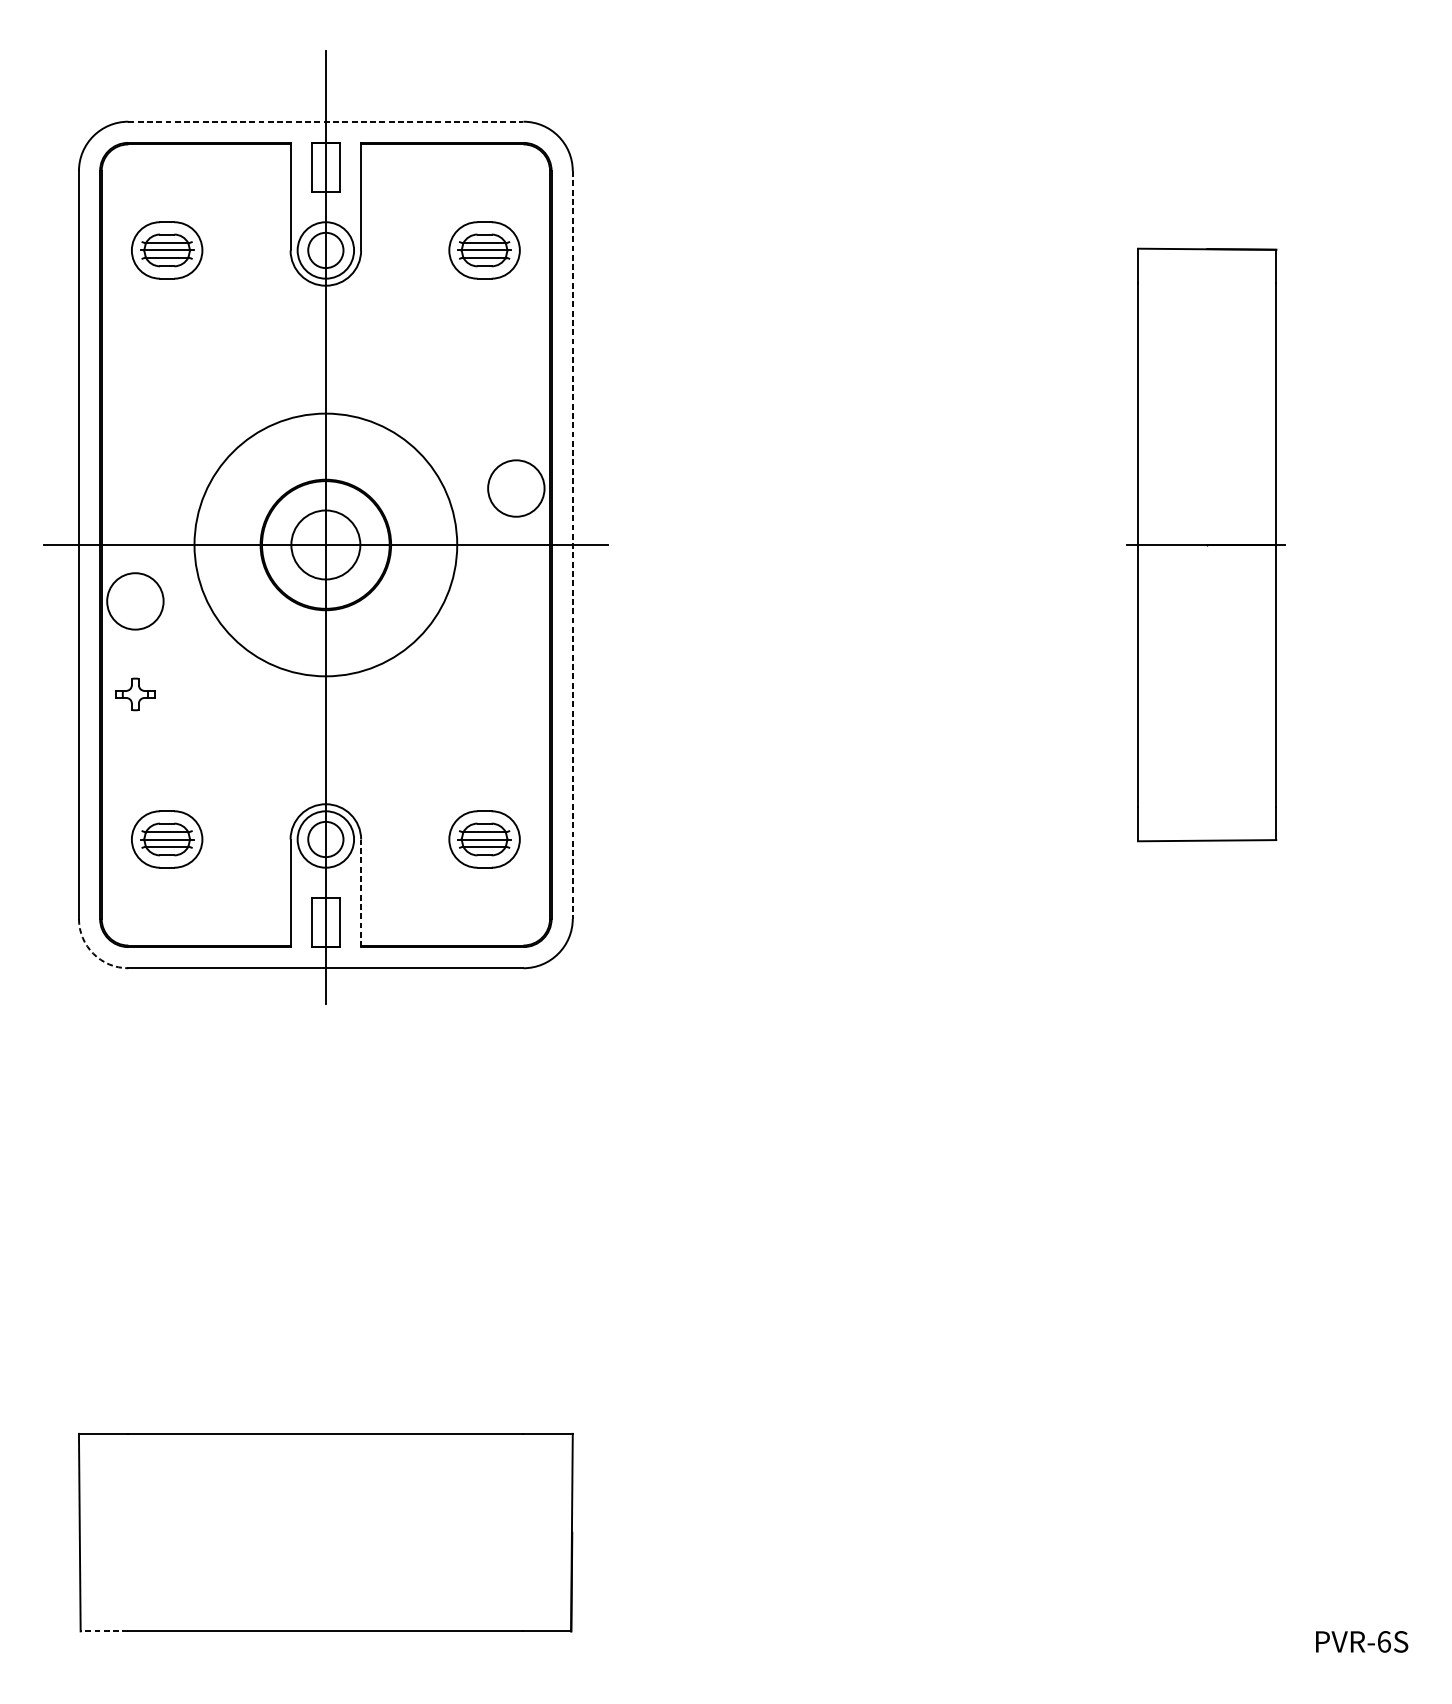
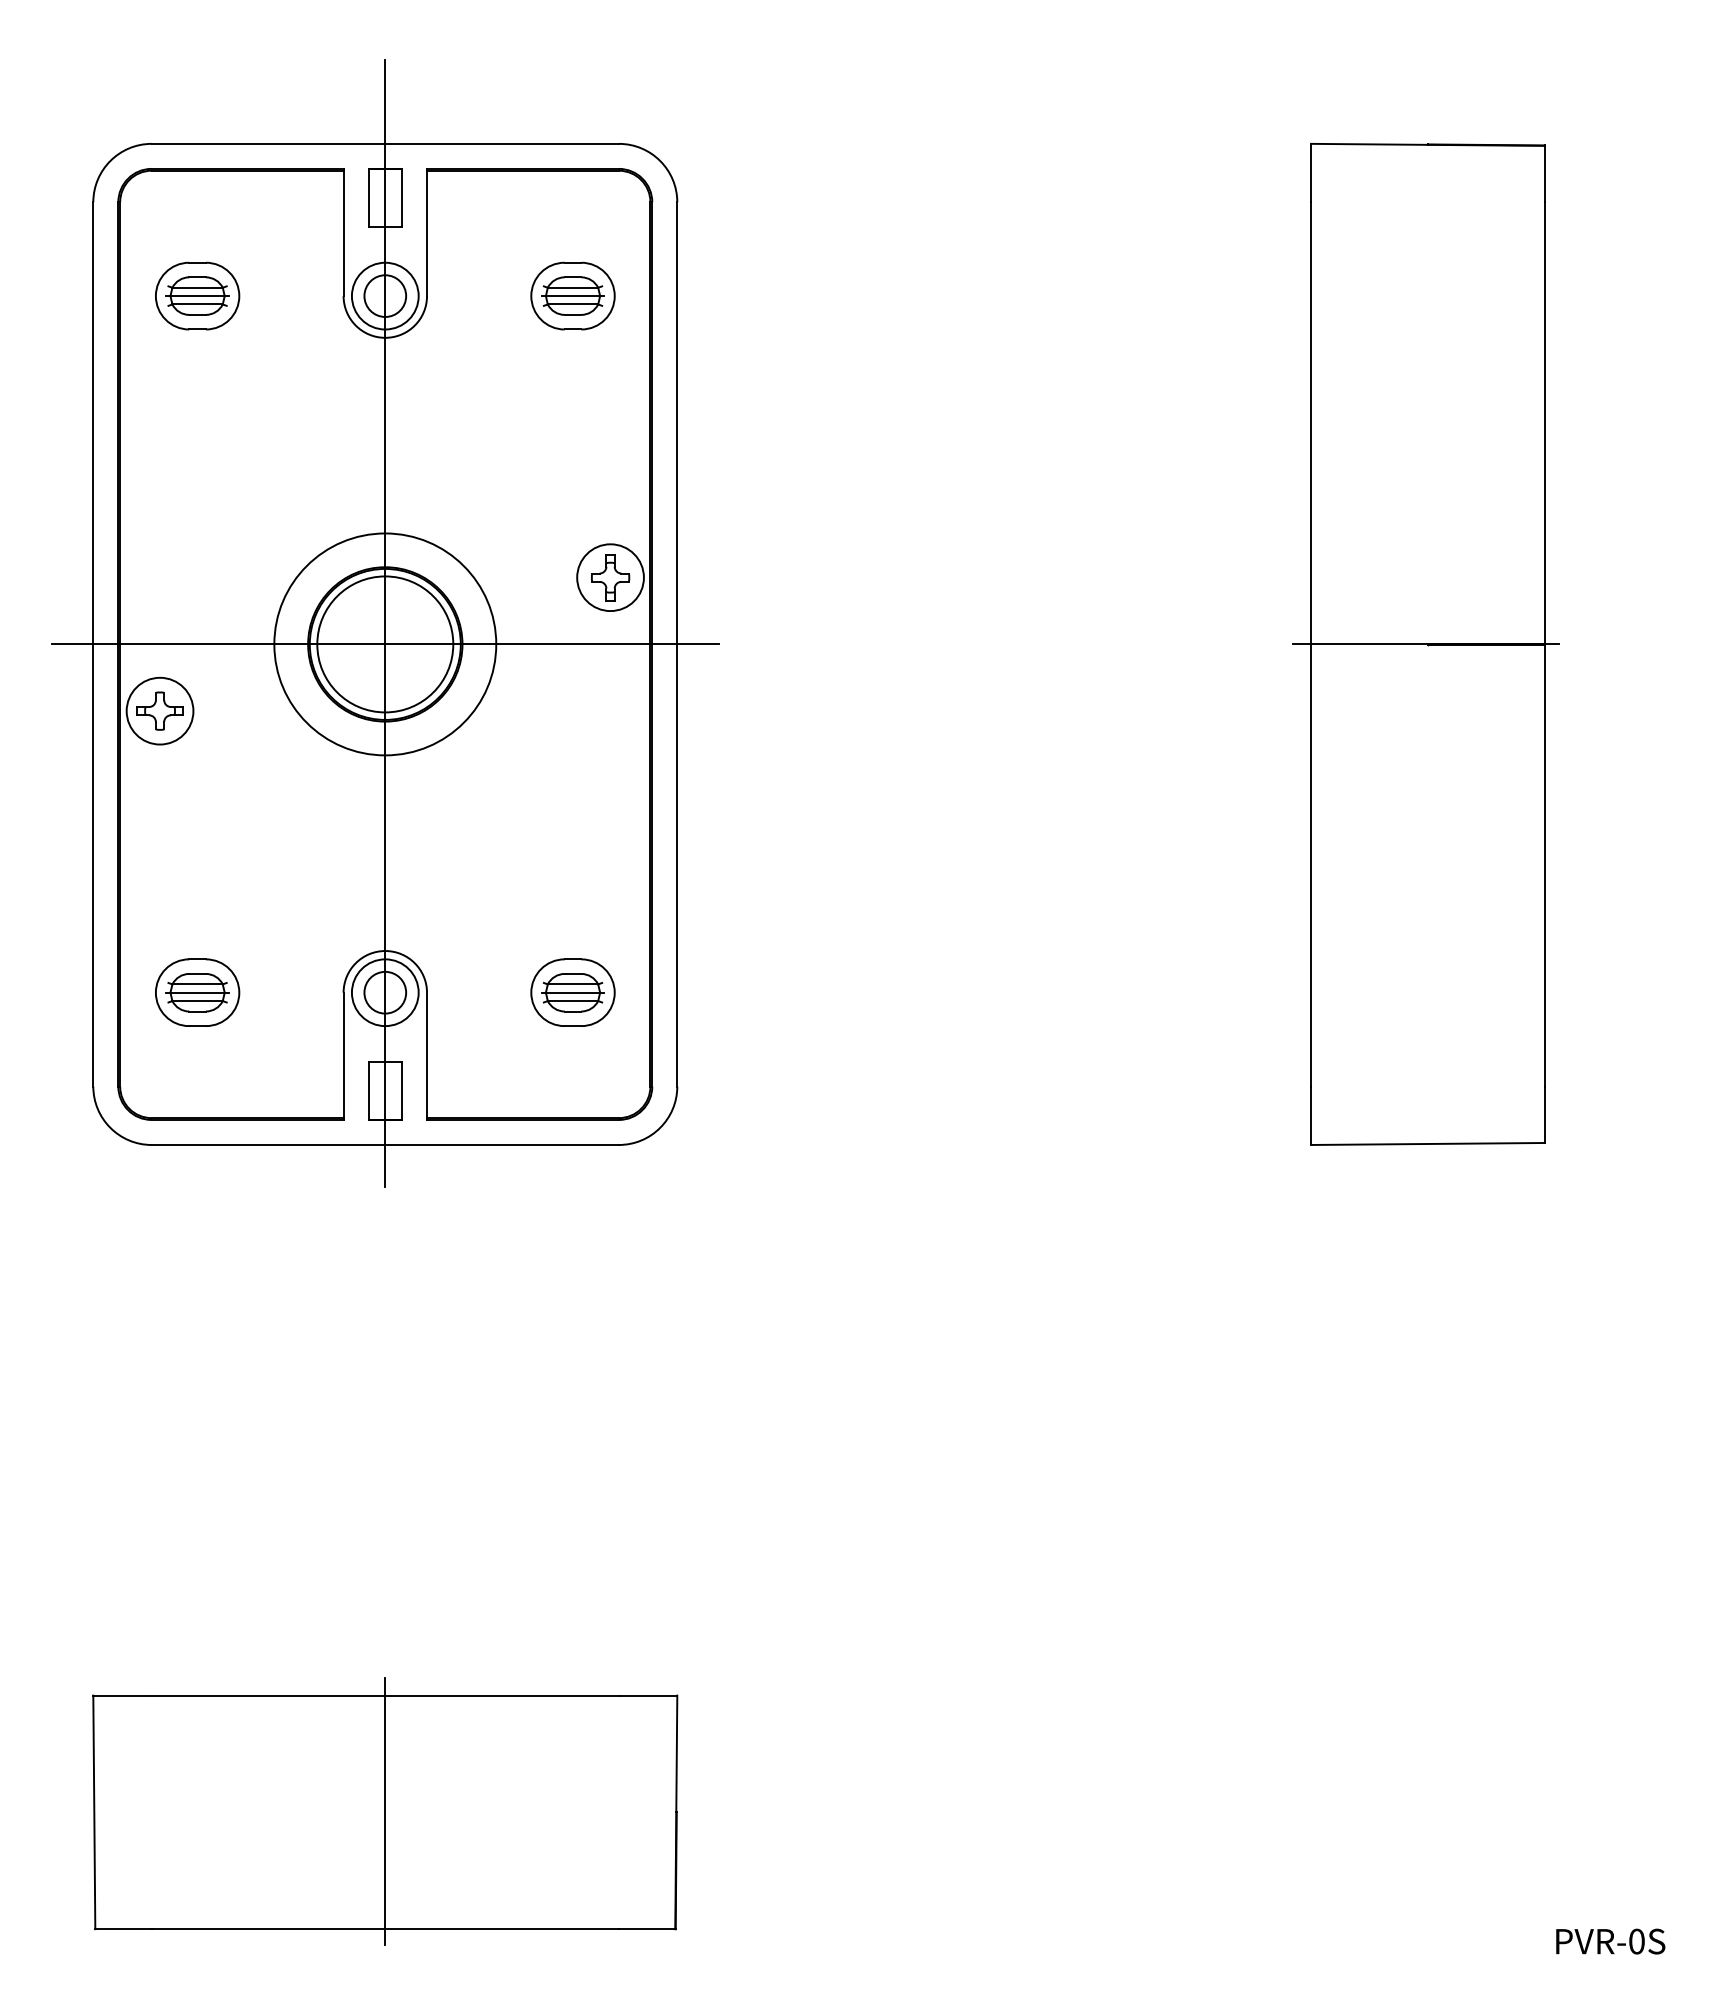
line: (326, 121) -> (385, 143), dashed -> solid
part: (516, 488) -> (610, 577), added
circle: (326, 545) -> (385, 644), size x0.71
circle: (326, 545) -> (385, 644), size x1.67
line: (572, 545) -> (677, 644), dashed -> solid
part: (1205, 545) -> (1425, 644), size x1.43
part: (134, 693) -> (159, 710), moved
line: (361, 893) -> (427, 1056), dashed -> solid
arc: (93, 953) -> (110, 1127), dashed -> solid
line: (326, 1531) -> (385, 1810), added
line: (104, 1631) -> (123, 1929), dashed -> solid
text: (1383, 1641) -> (1636, 1941), PVR-6S -> PVR-0S

